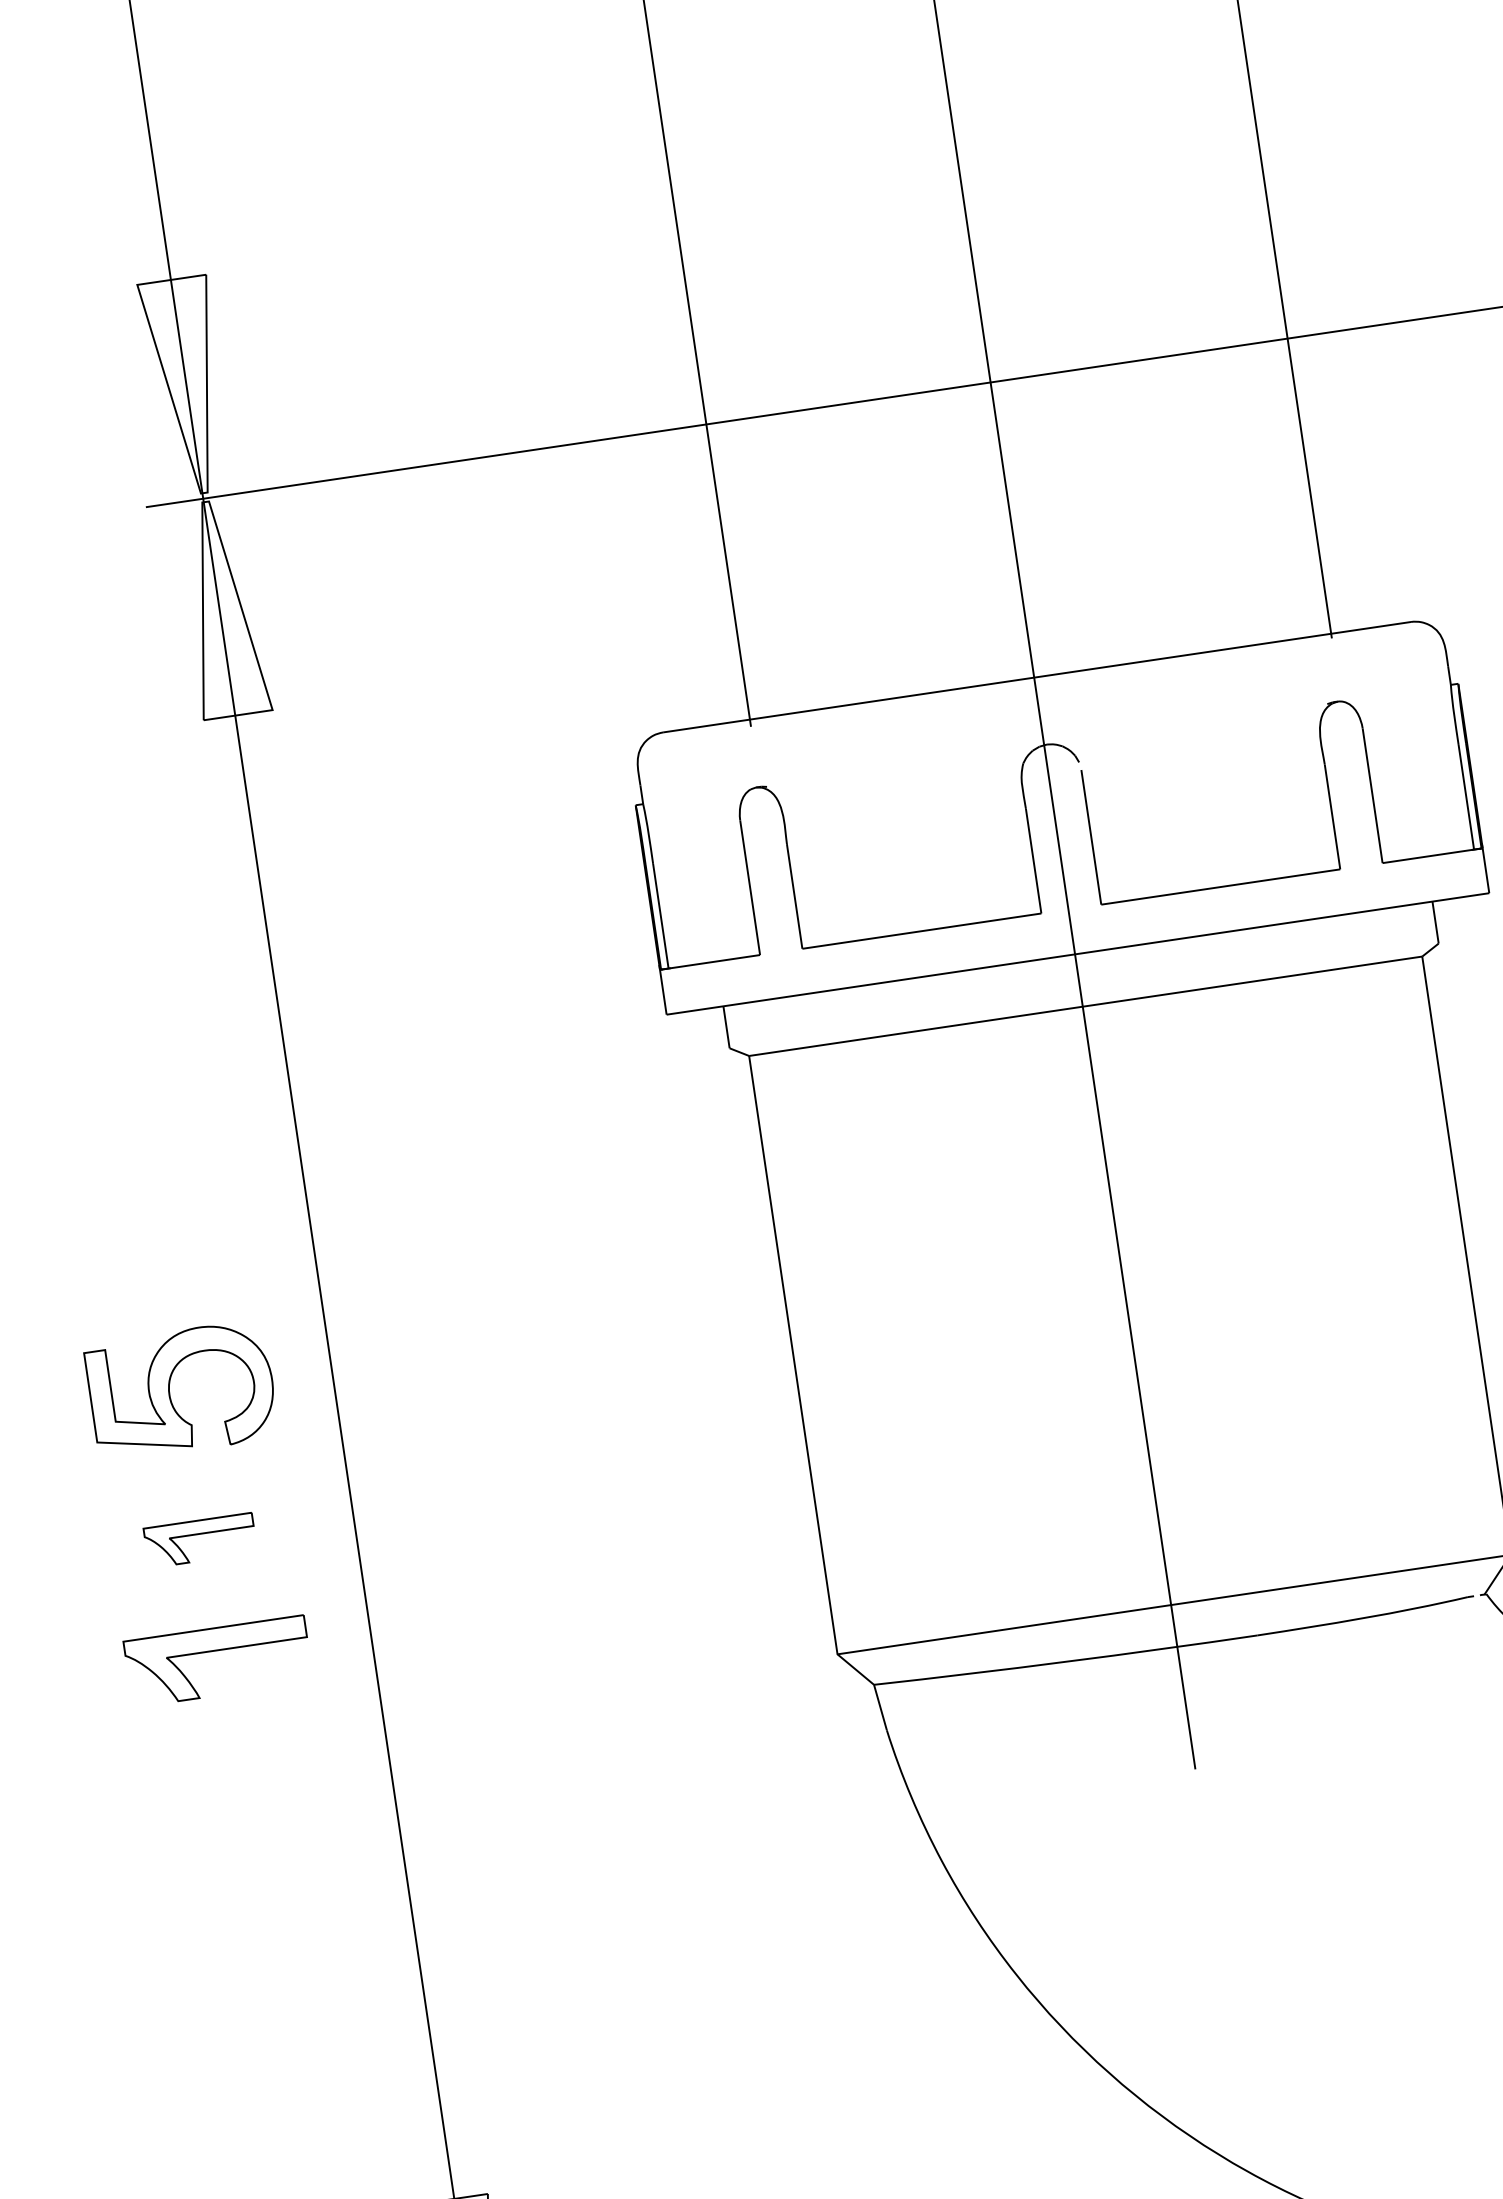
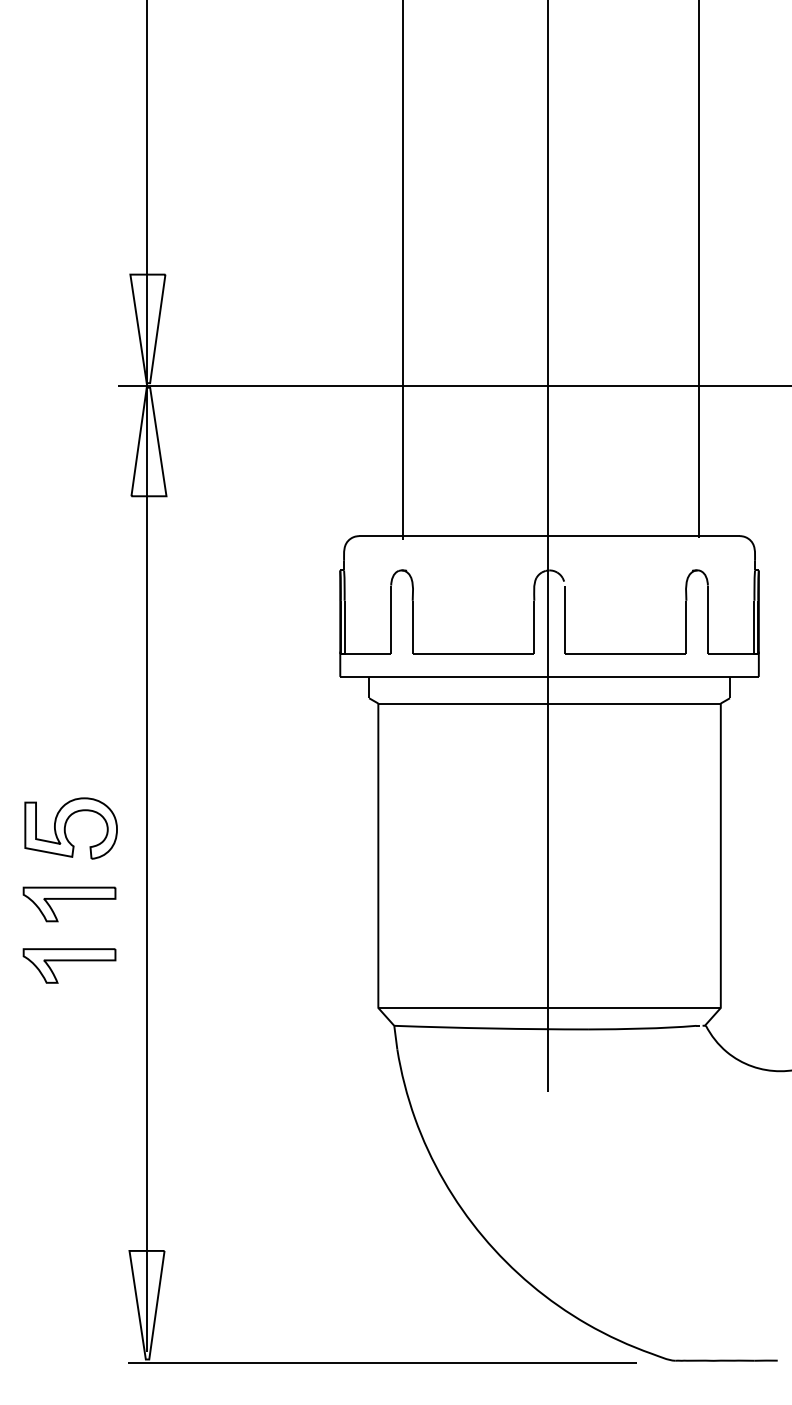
part: (200, 1540) -> (69, 904), size x1.67

